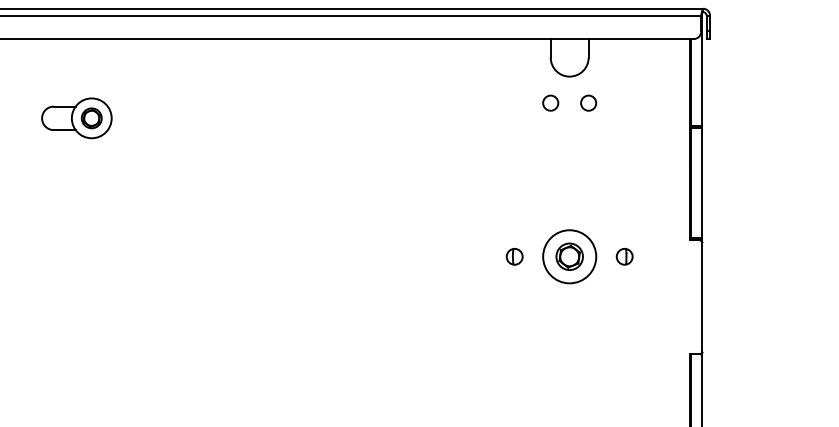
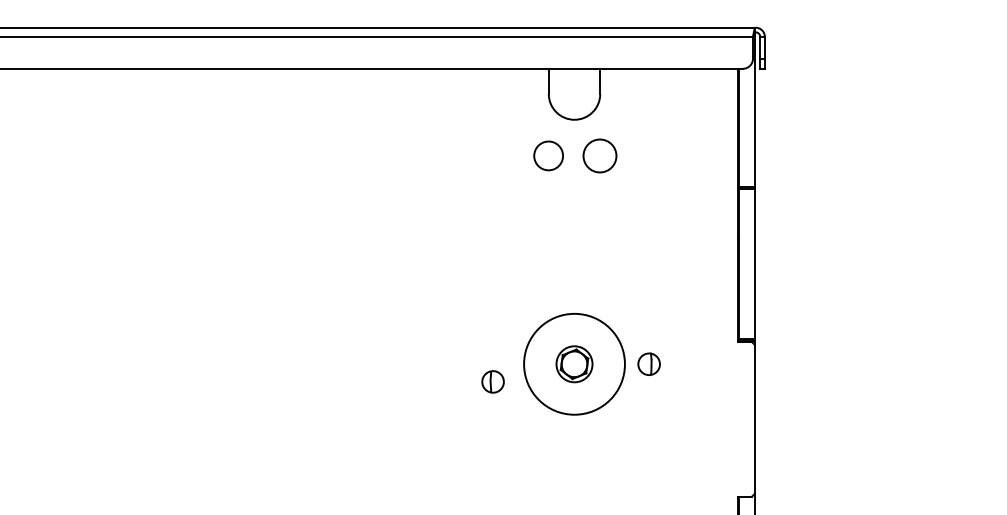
circle: (550, 102) -> (548, 154), size x1.4
circle: (588, 102) -> (600, 154), size x1.6
part: (514, 256) -> (492, 381), moved
circle: (569, 256) -> (574, 363), size x1.4

